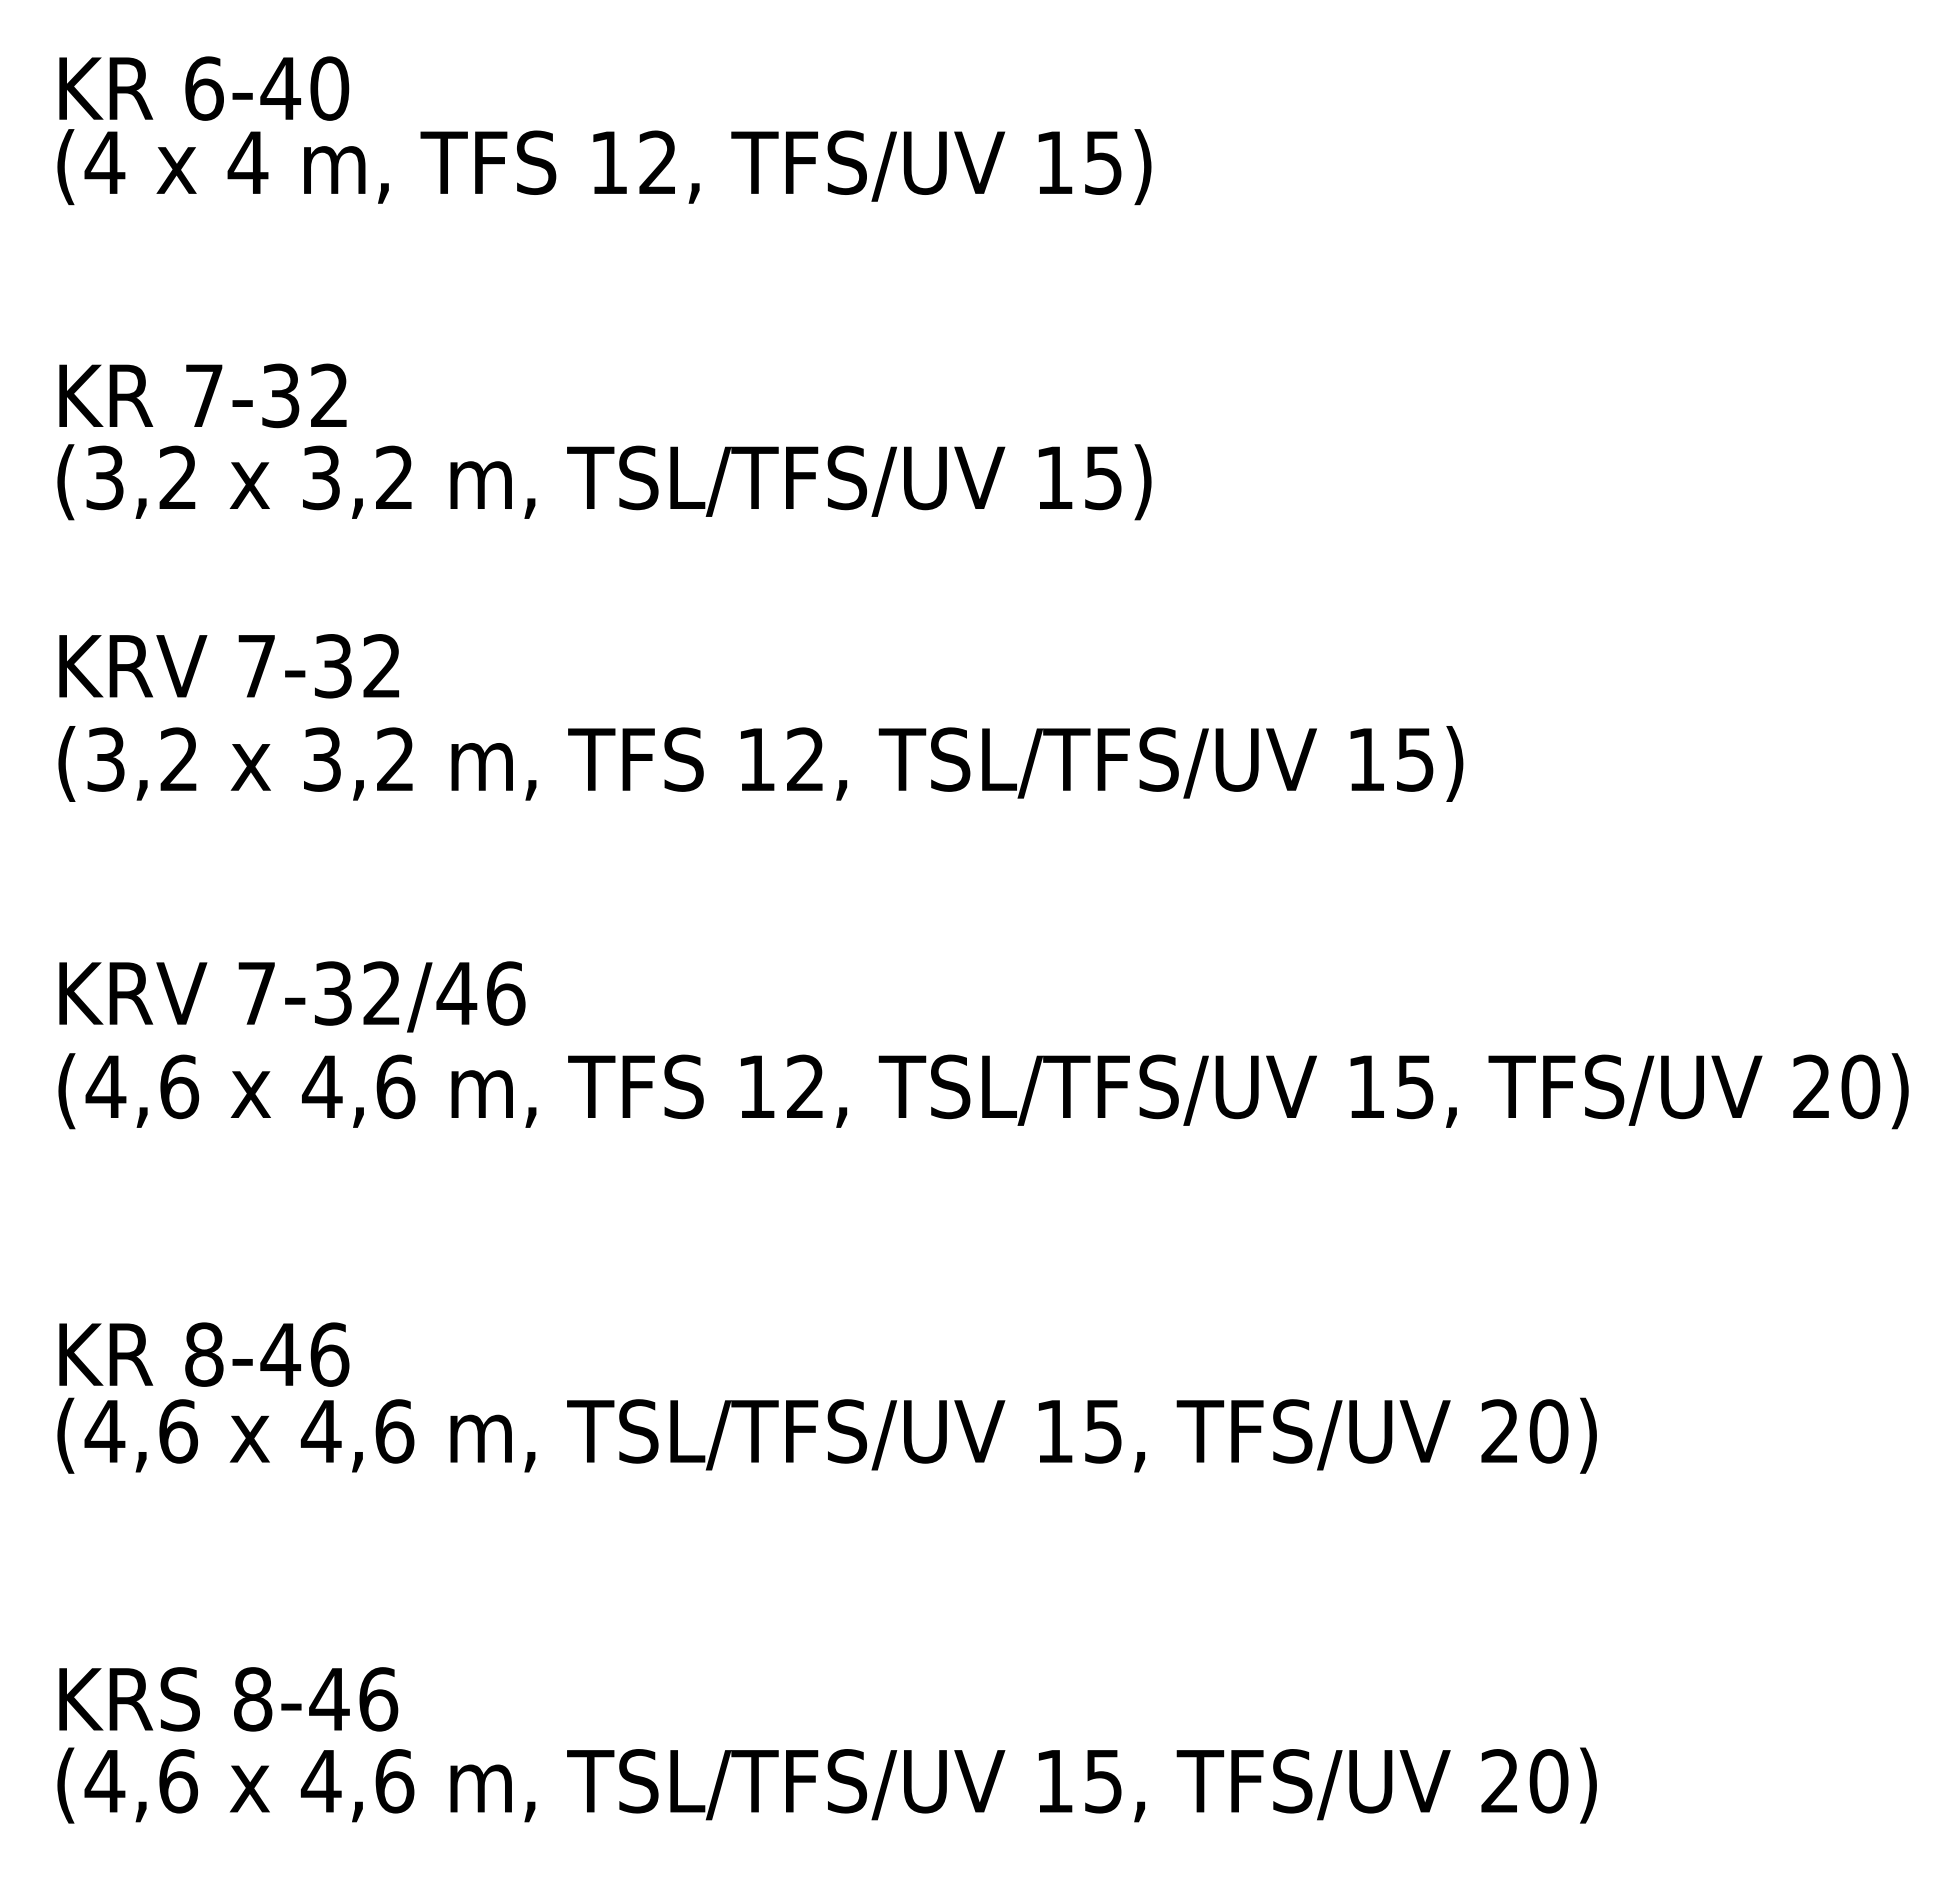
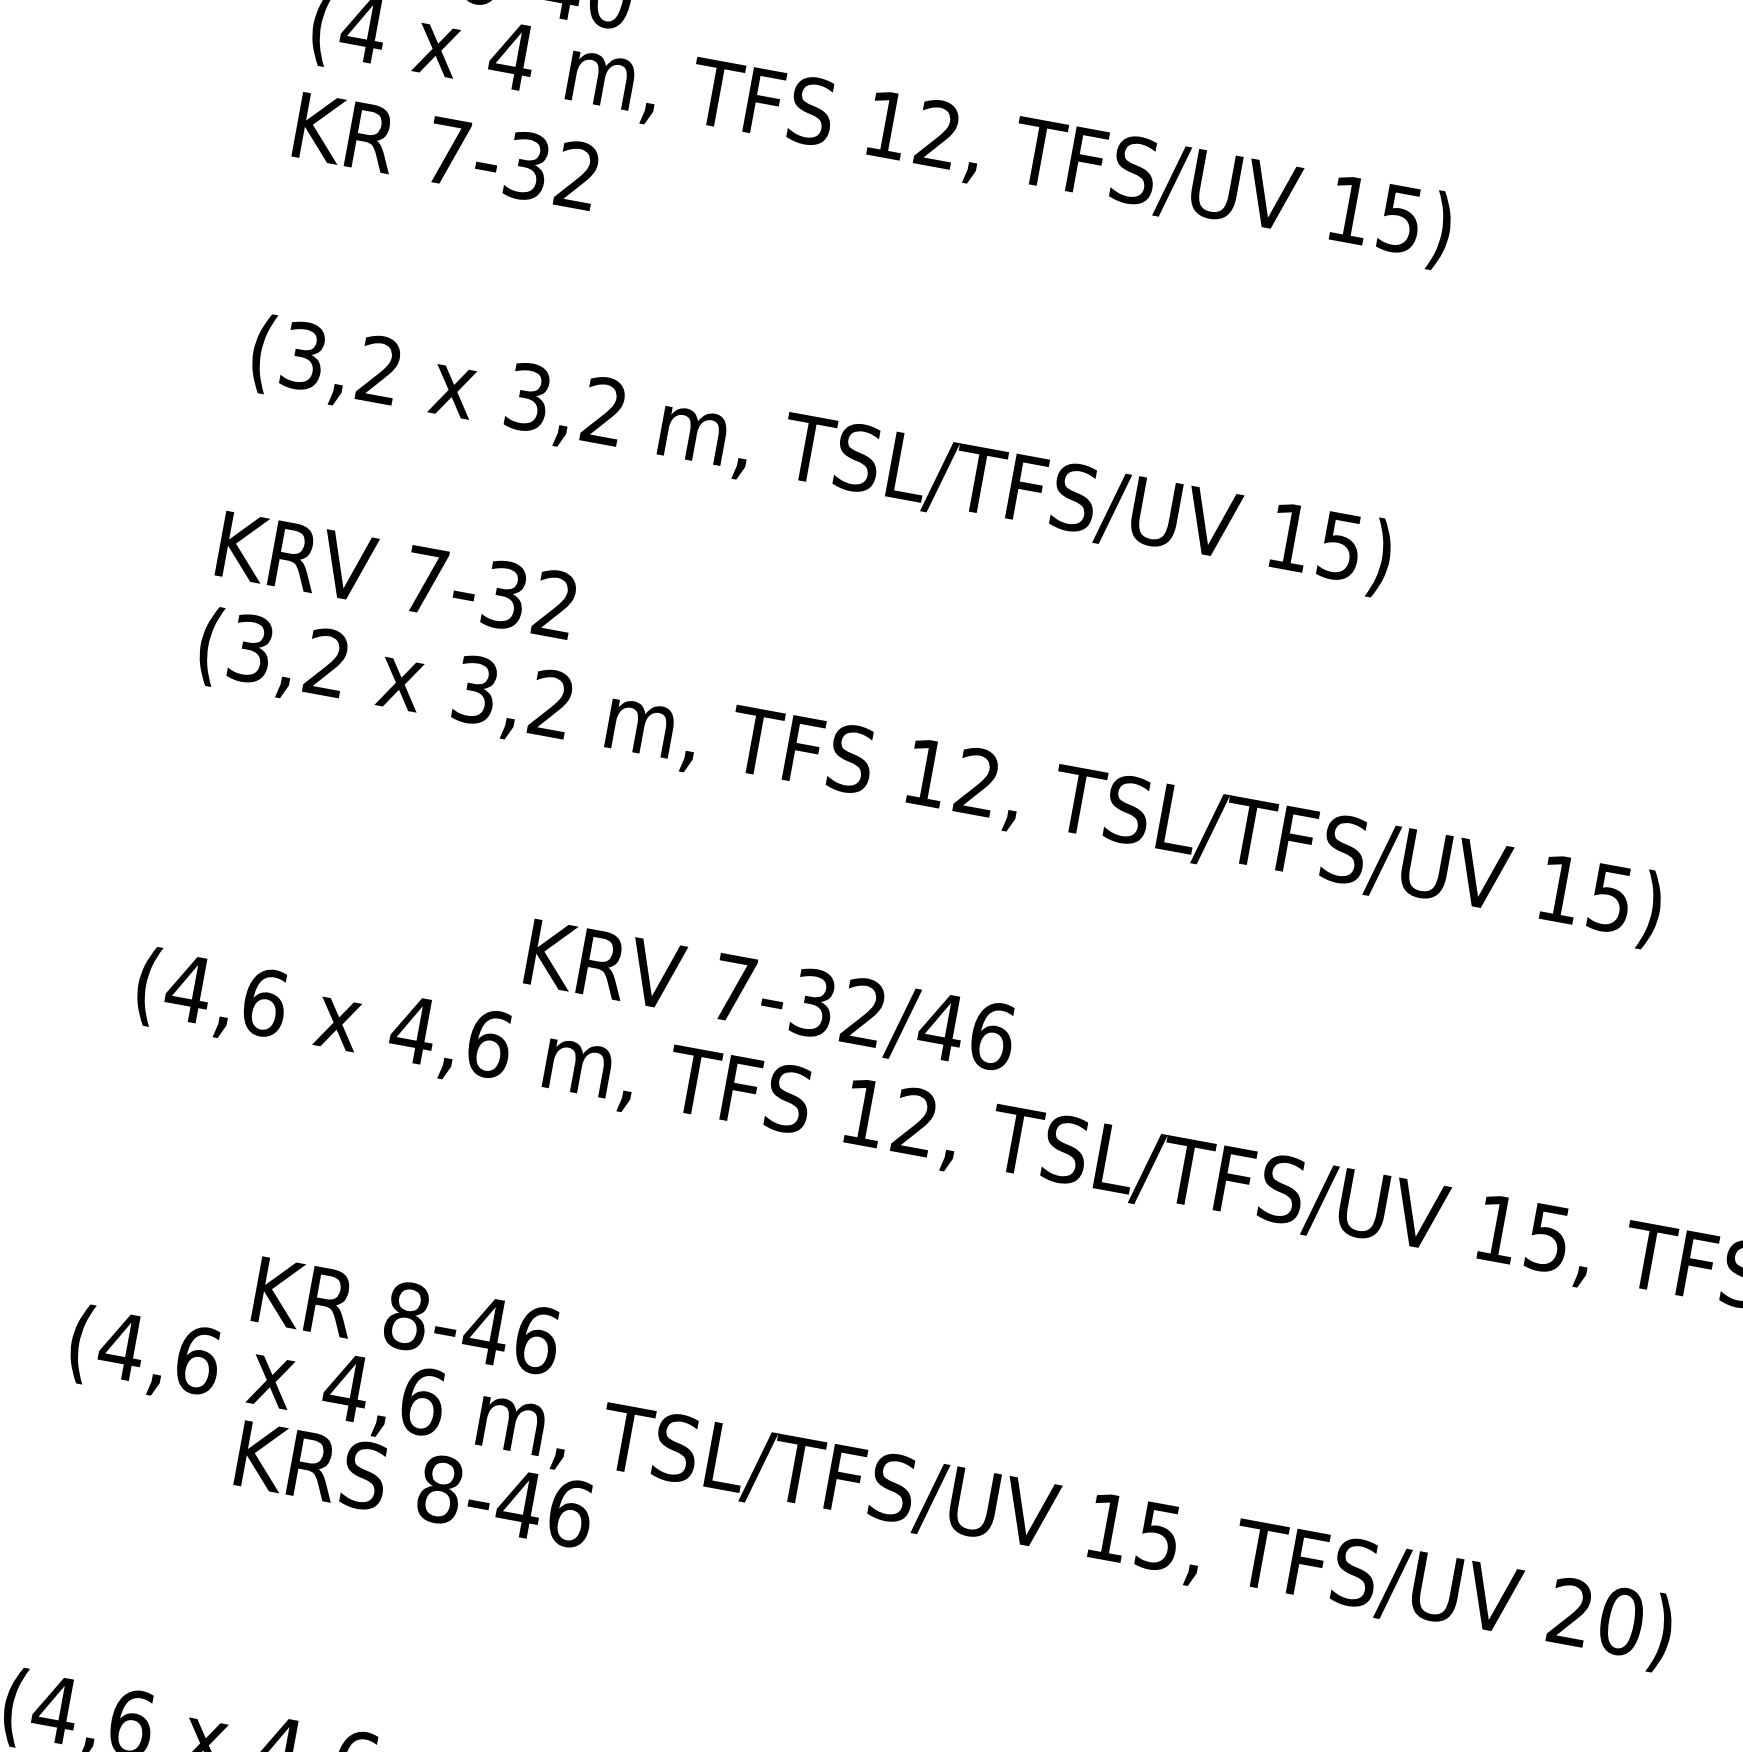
text: (202, 395) -> (445, 151), moved
text: (292, 996) -> (770, 998), moved
text: (204, 1354) -> (407, 1316), moved
text: (228, 1699) -> (414, 1484), moved

